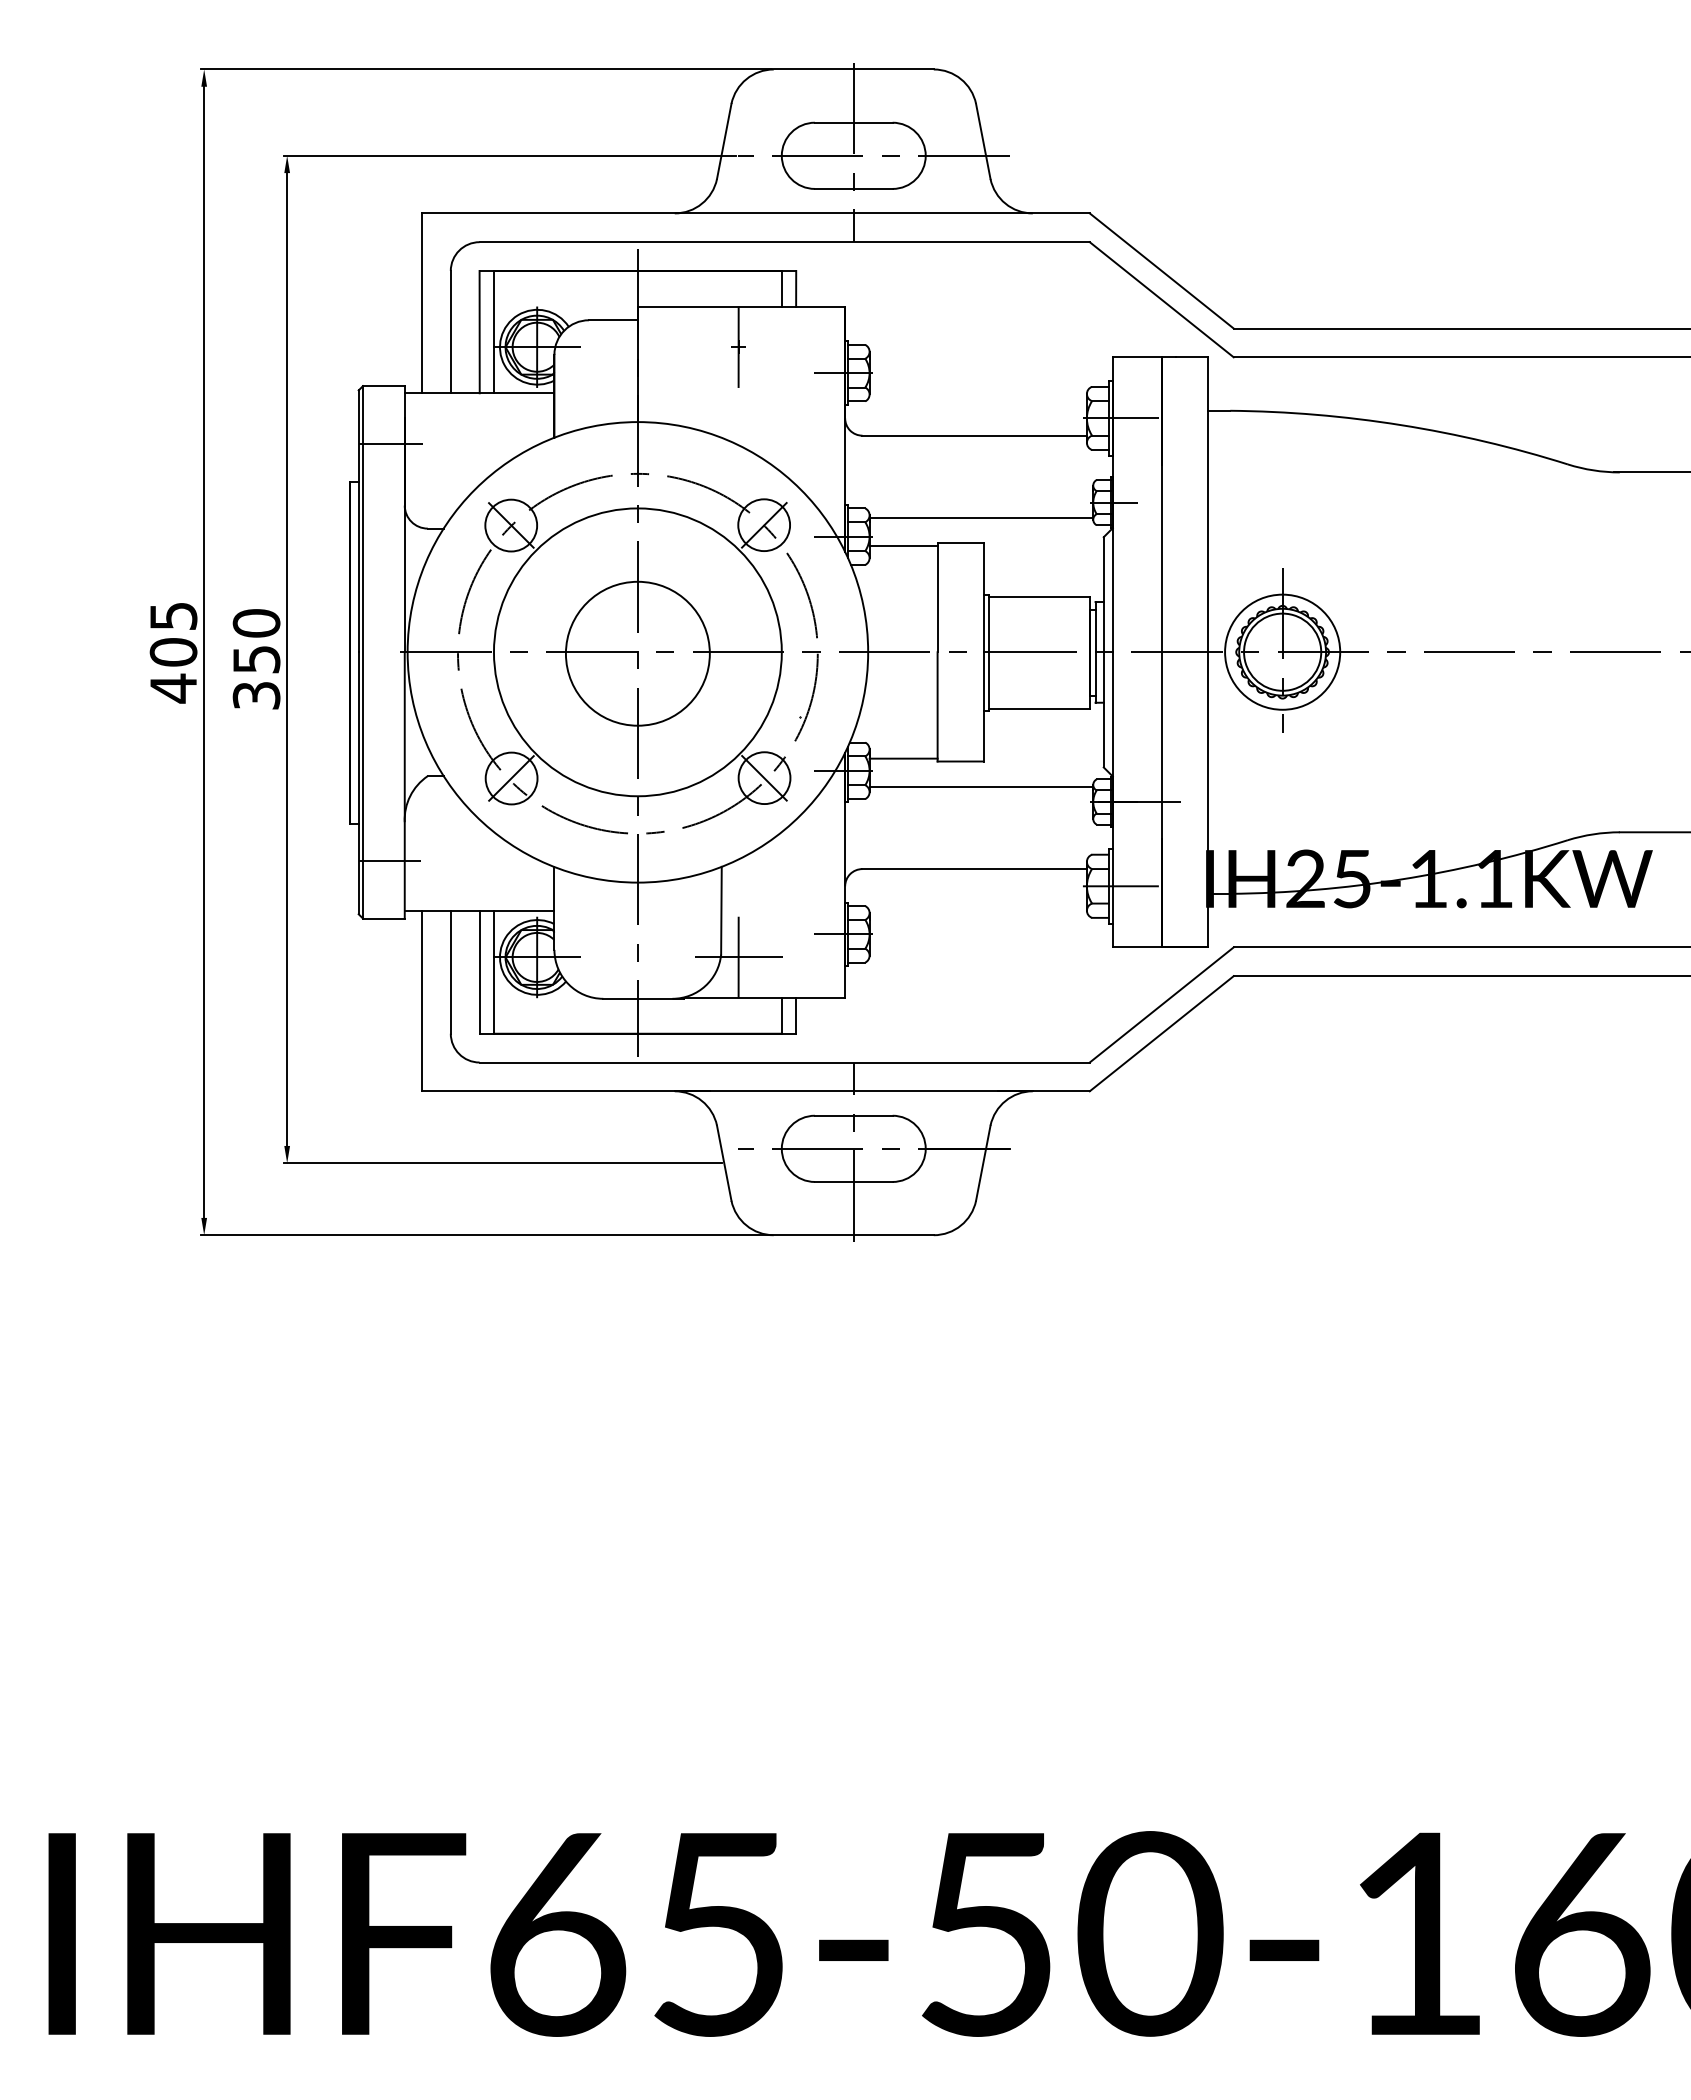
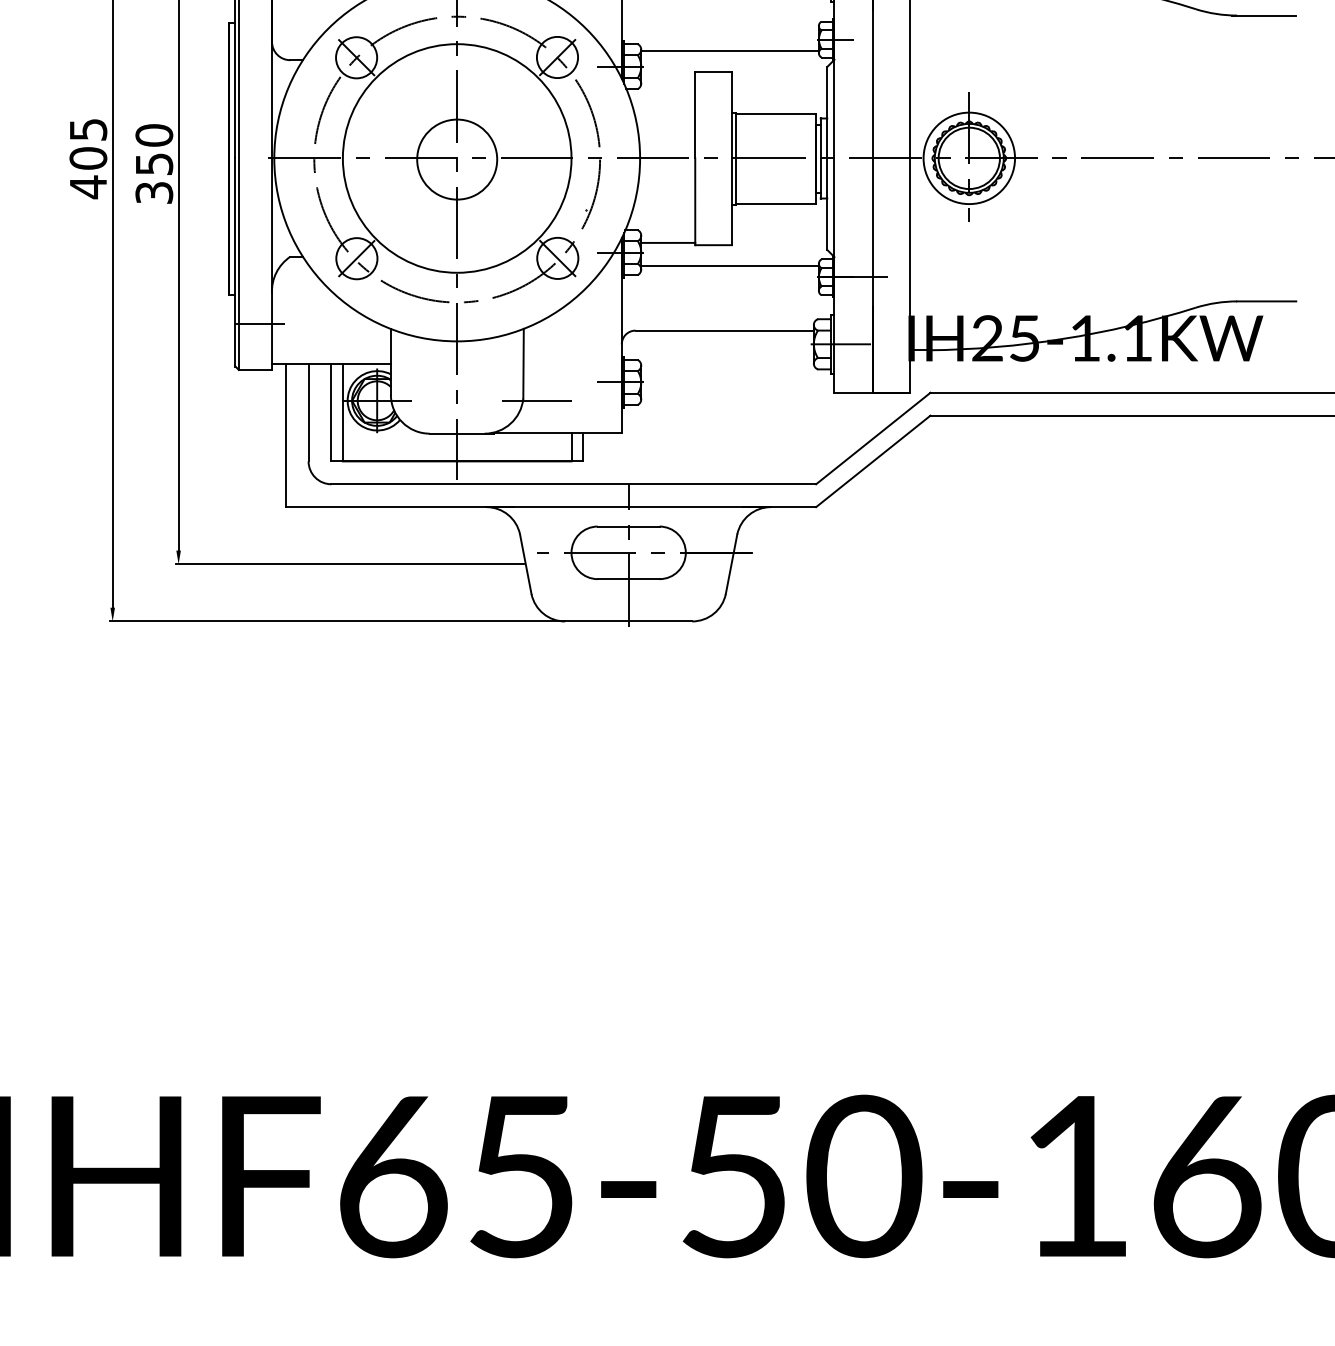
line: (903, 545) -> (668, 73), removed
circle: (637, 653) -> (456, 159), size x0.7
line: (738, 957) -> (537, 400), removed

